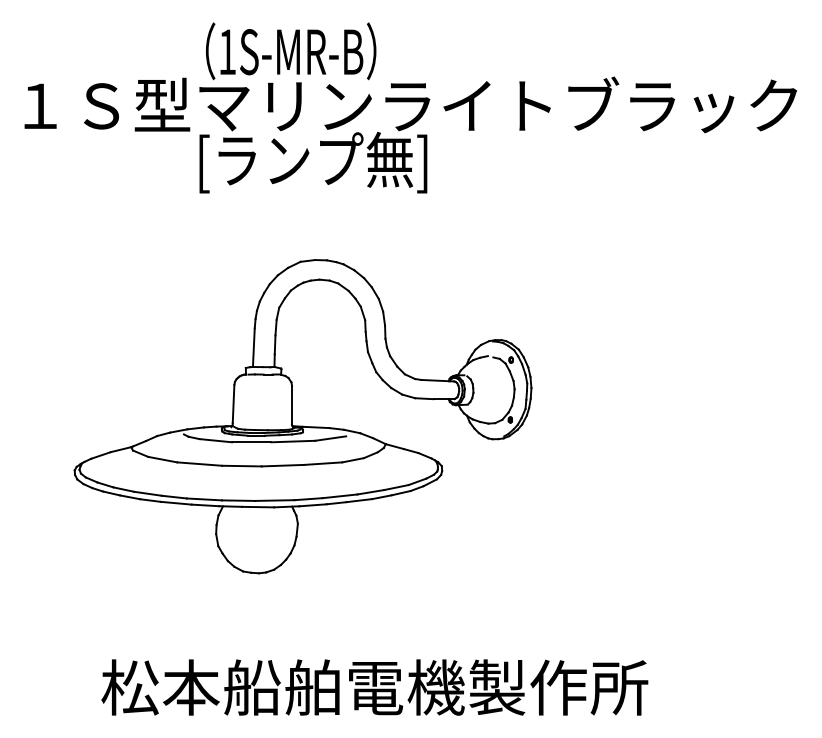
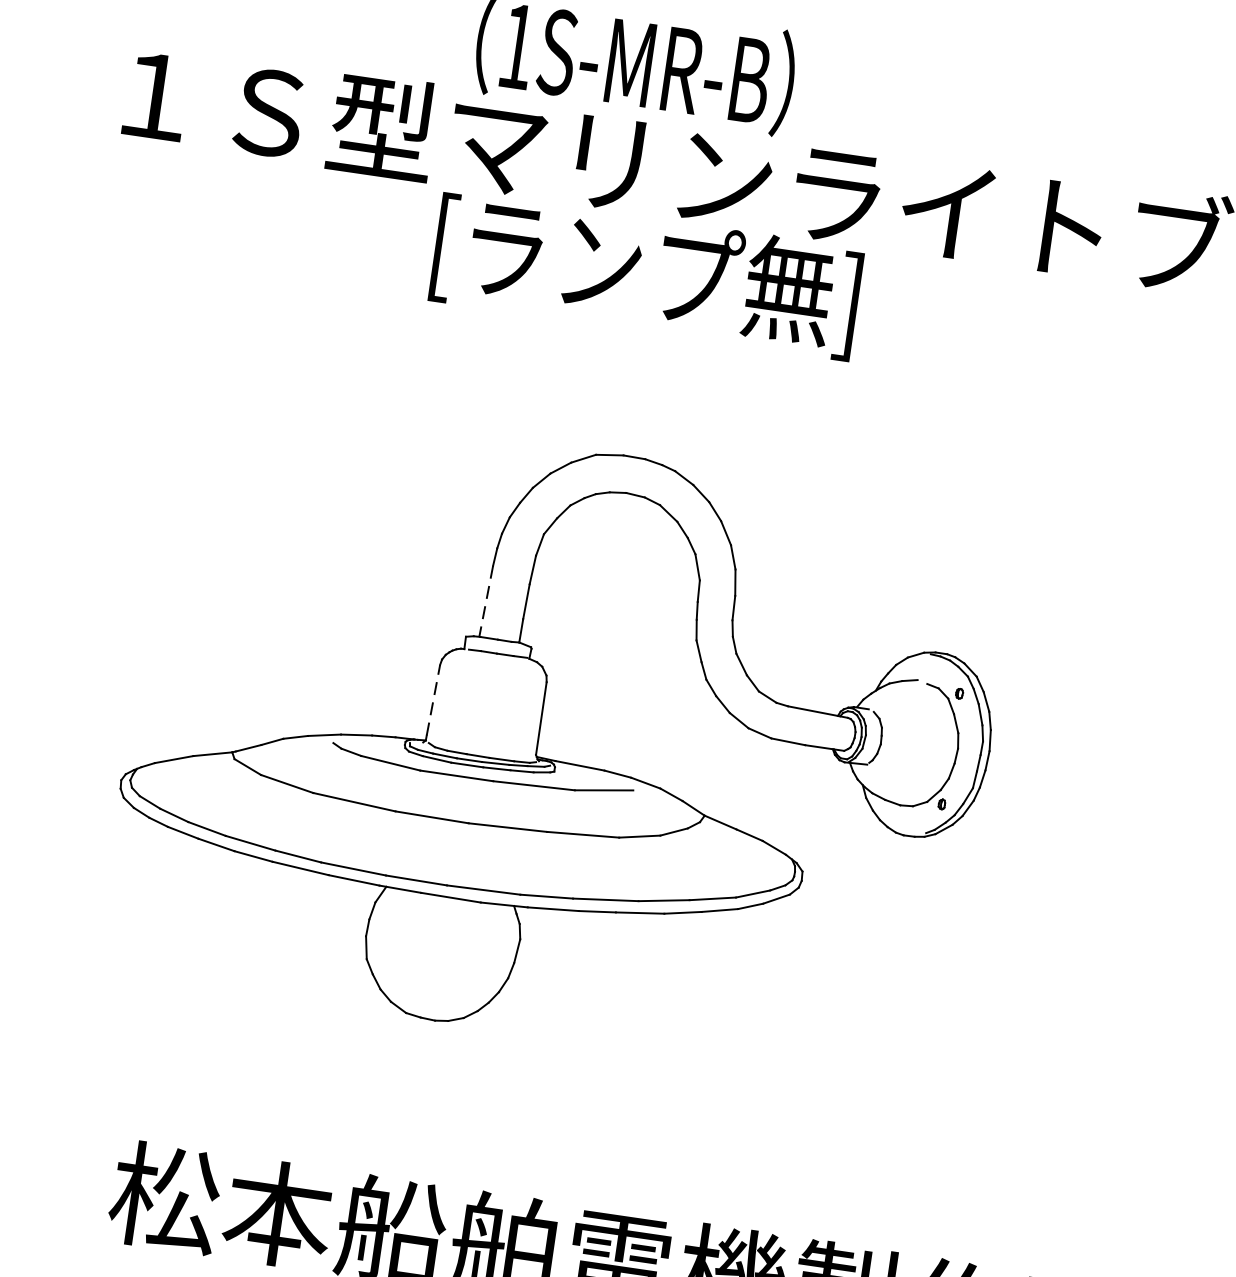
line: (253, 348) -> (485, 602), solid -> dashed
line: (233, 403) -> (433, 699), solid -> dashed

